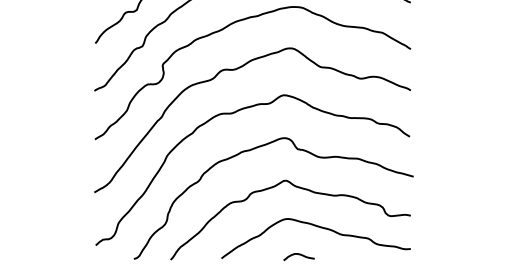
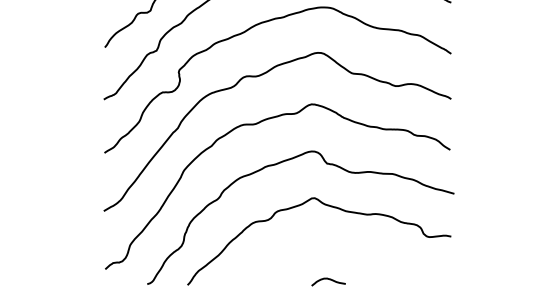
curve: (317, 227) -> (348, 249), removed

